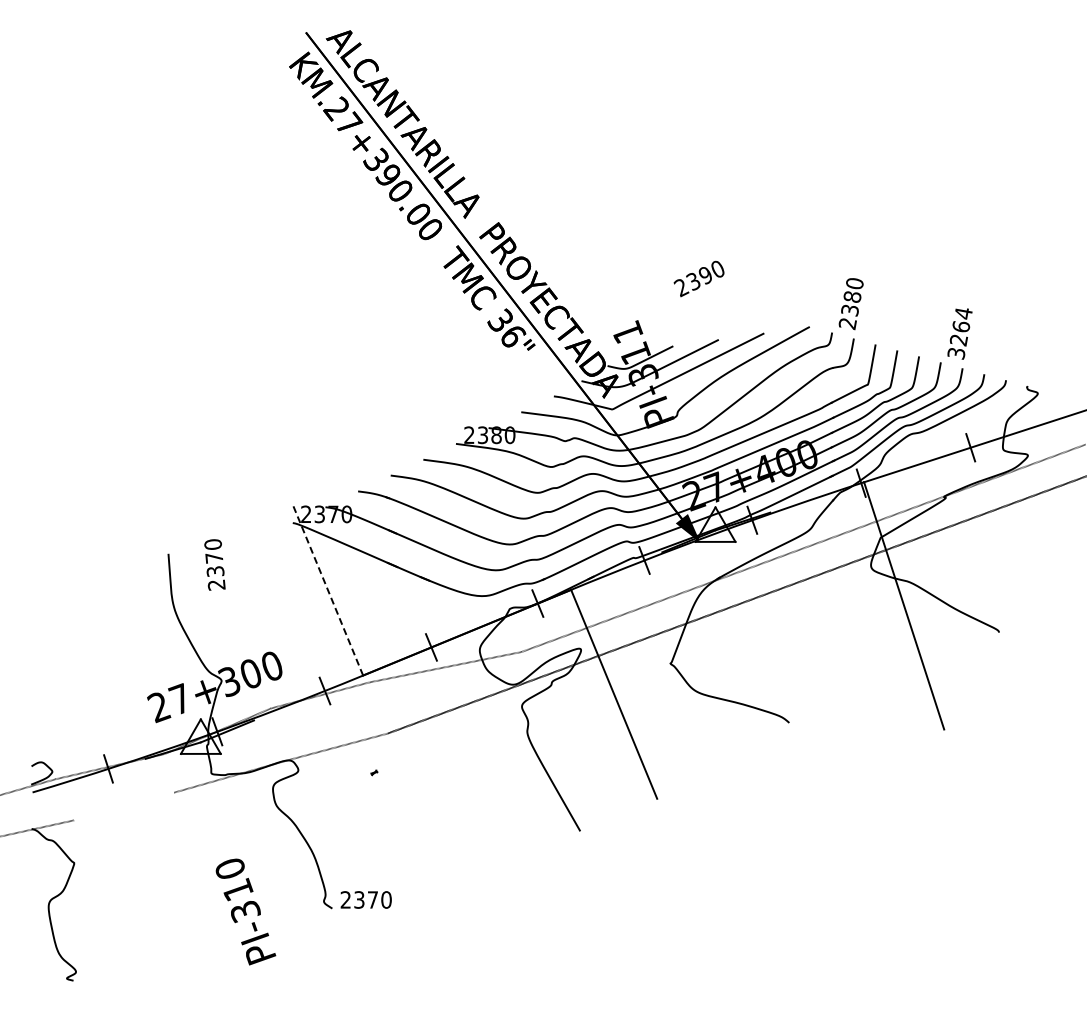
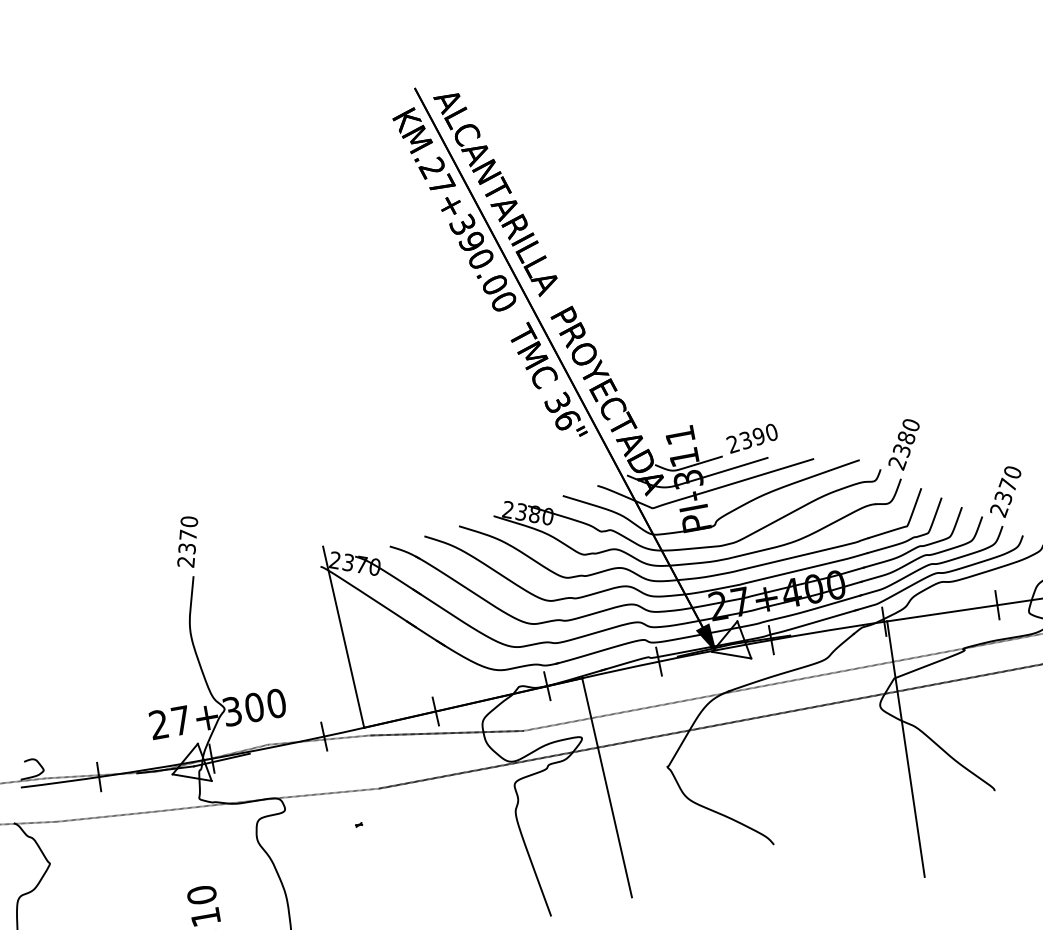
text: (698, 278) -> (751, 438), moved
text: (959, 333) -> (1005, 491), 3264 -> 2370
text: (214, 564) -> (187, 541), moved
line: (327, 588) -> (343, 636), dashed -> solid
line: (445, 667) -> (446, 733), added
line: (123, 806) -> (107, 816), added

